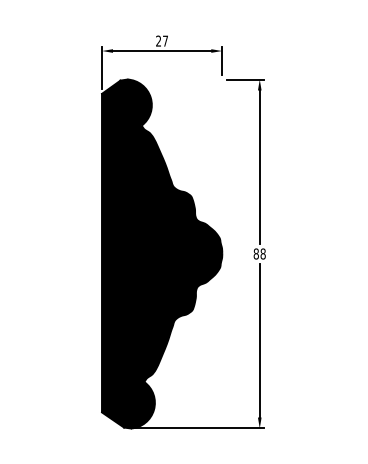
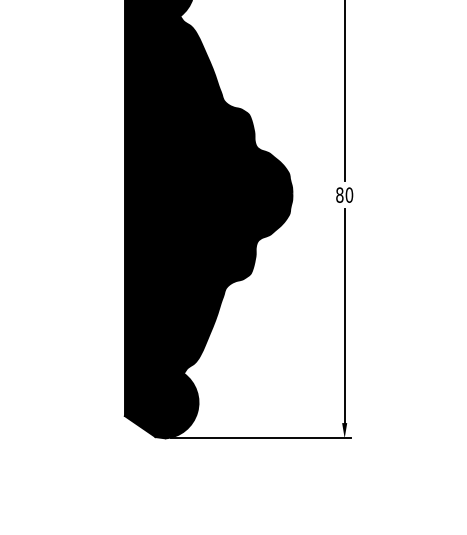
text: (262, 253) -> (348, 194), 88 -> 80

